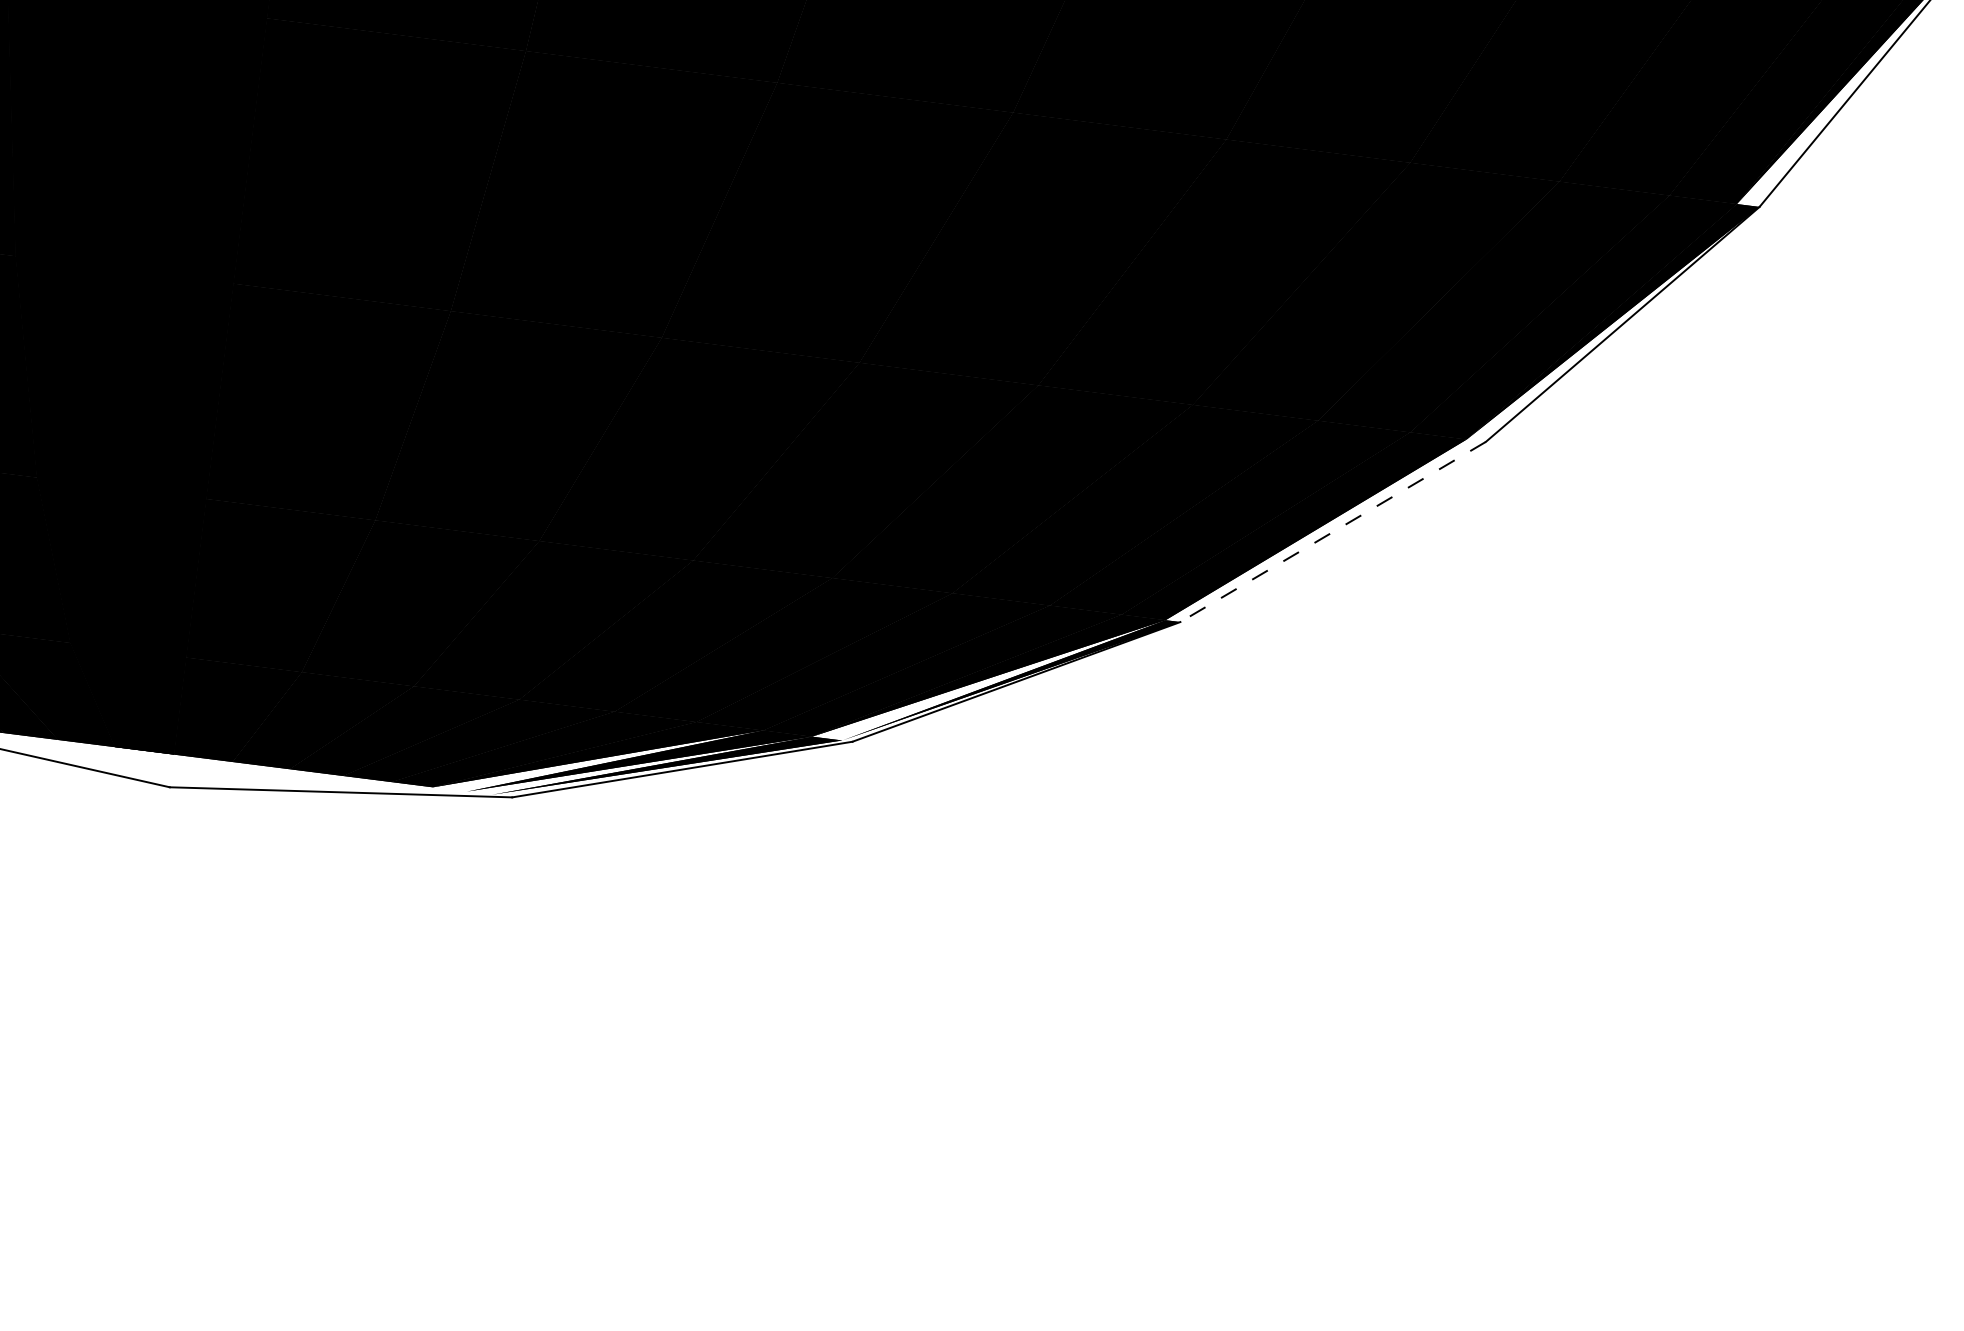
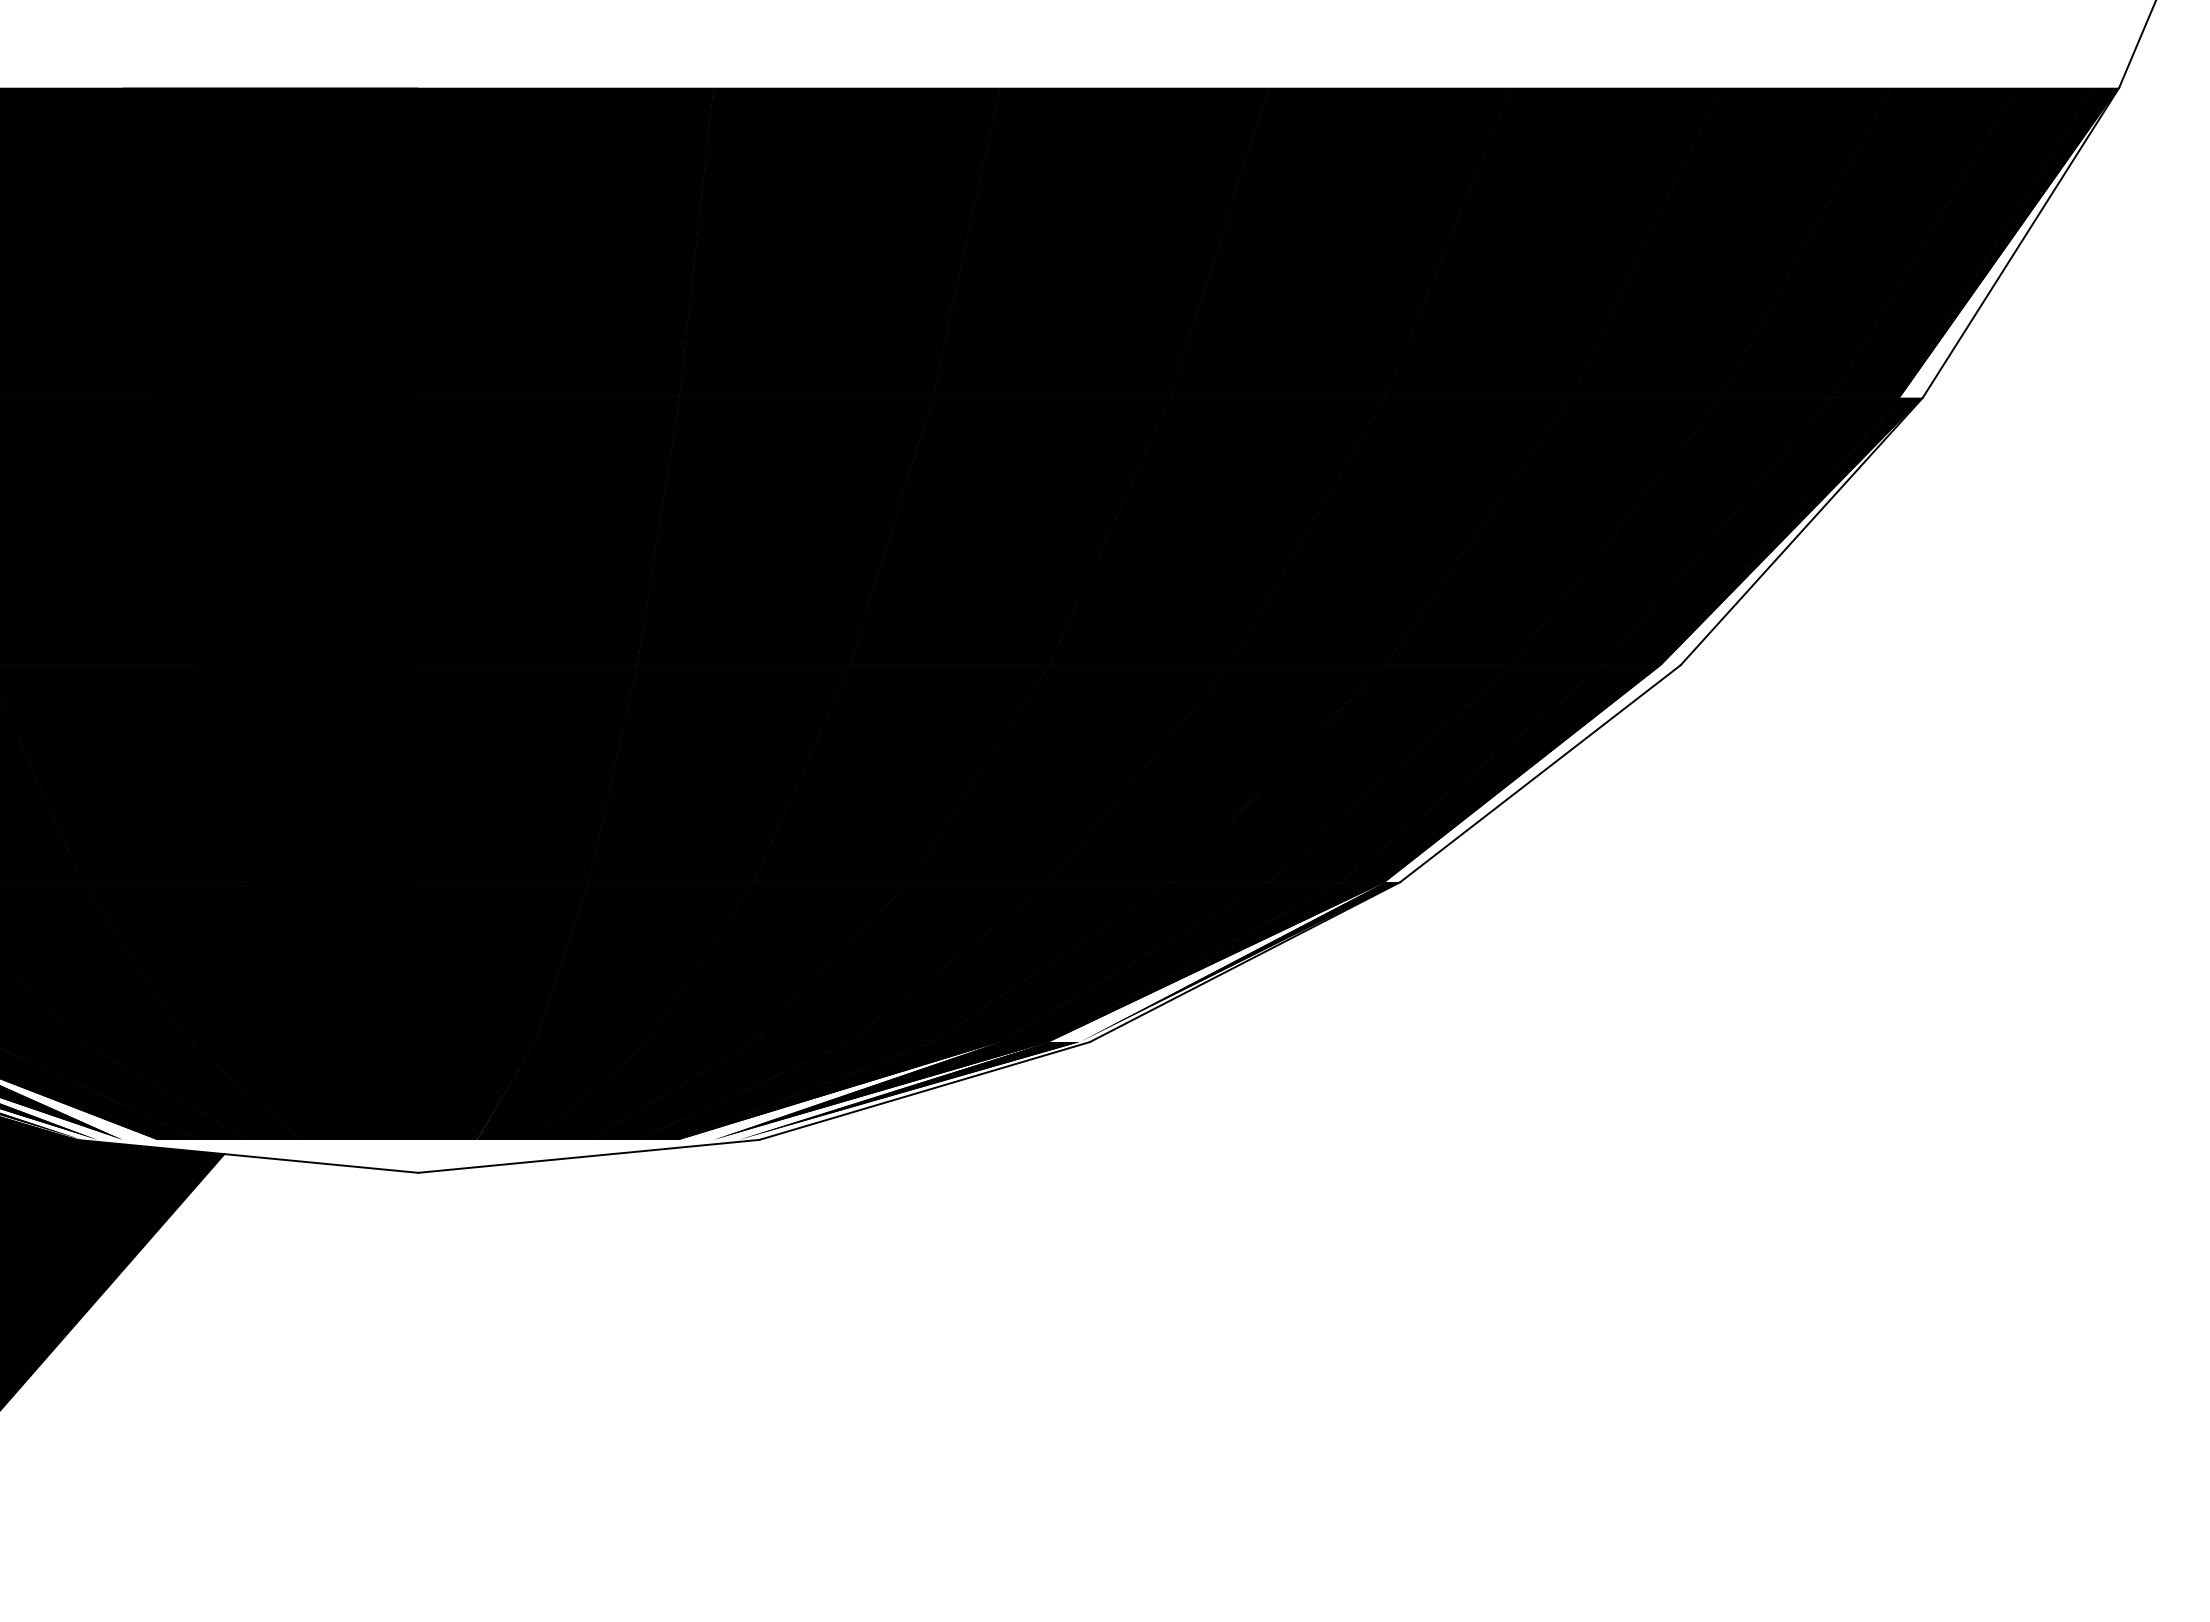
line: (1333, 532) -> (1540, 774), dashed -> solid

